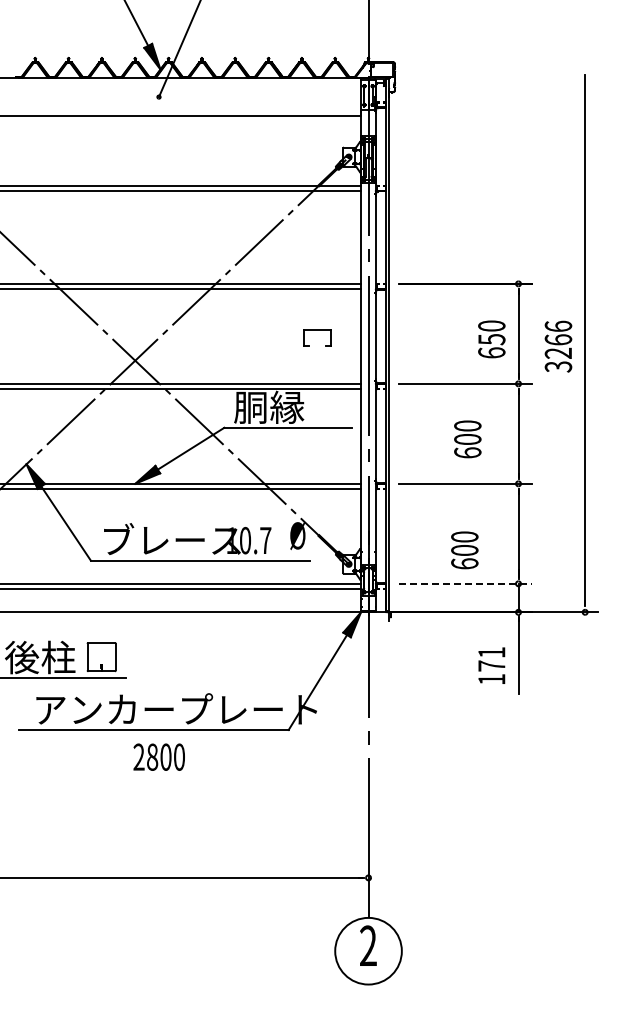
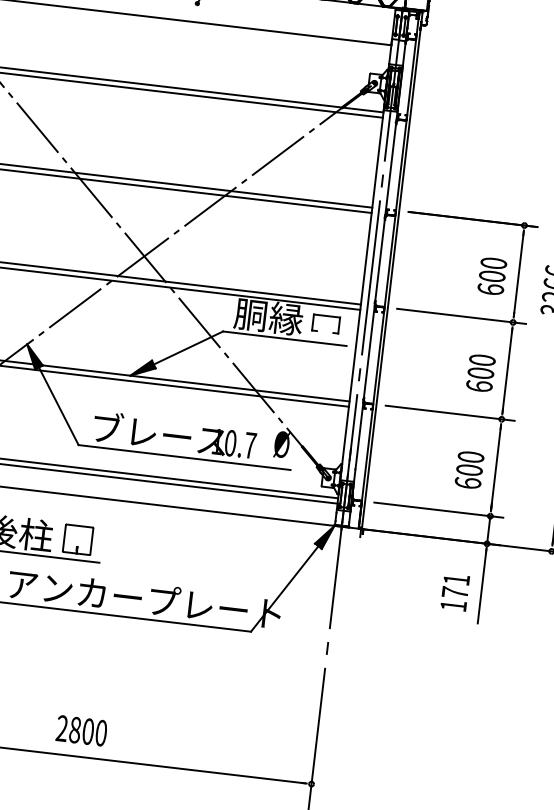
part: (317, 330) -> (327, 316), moved
text: (491, 339) -> (492, 276), 650 -> 600
text: (467, 439) -> (480, 373), moved
text: (464, 550) -> (469, 470), moved
line: (465, 583) -> (439, 509), dashed -> solid
text: (158, 756) -> (81, 730), moved

